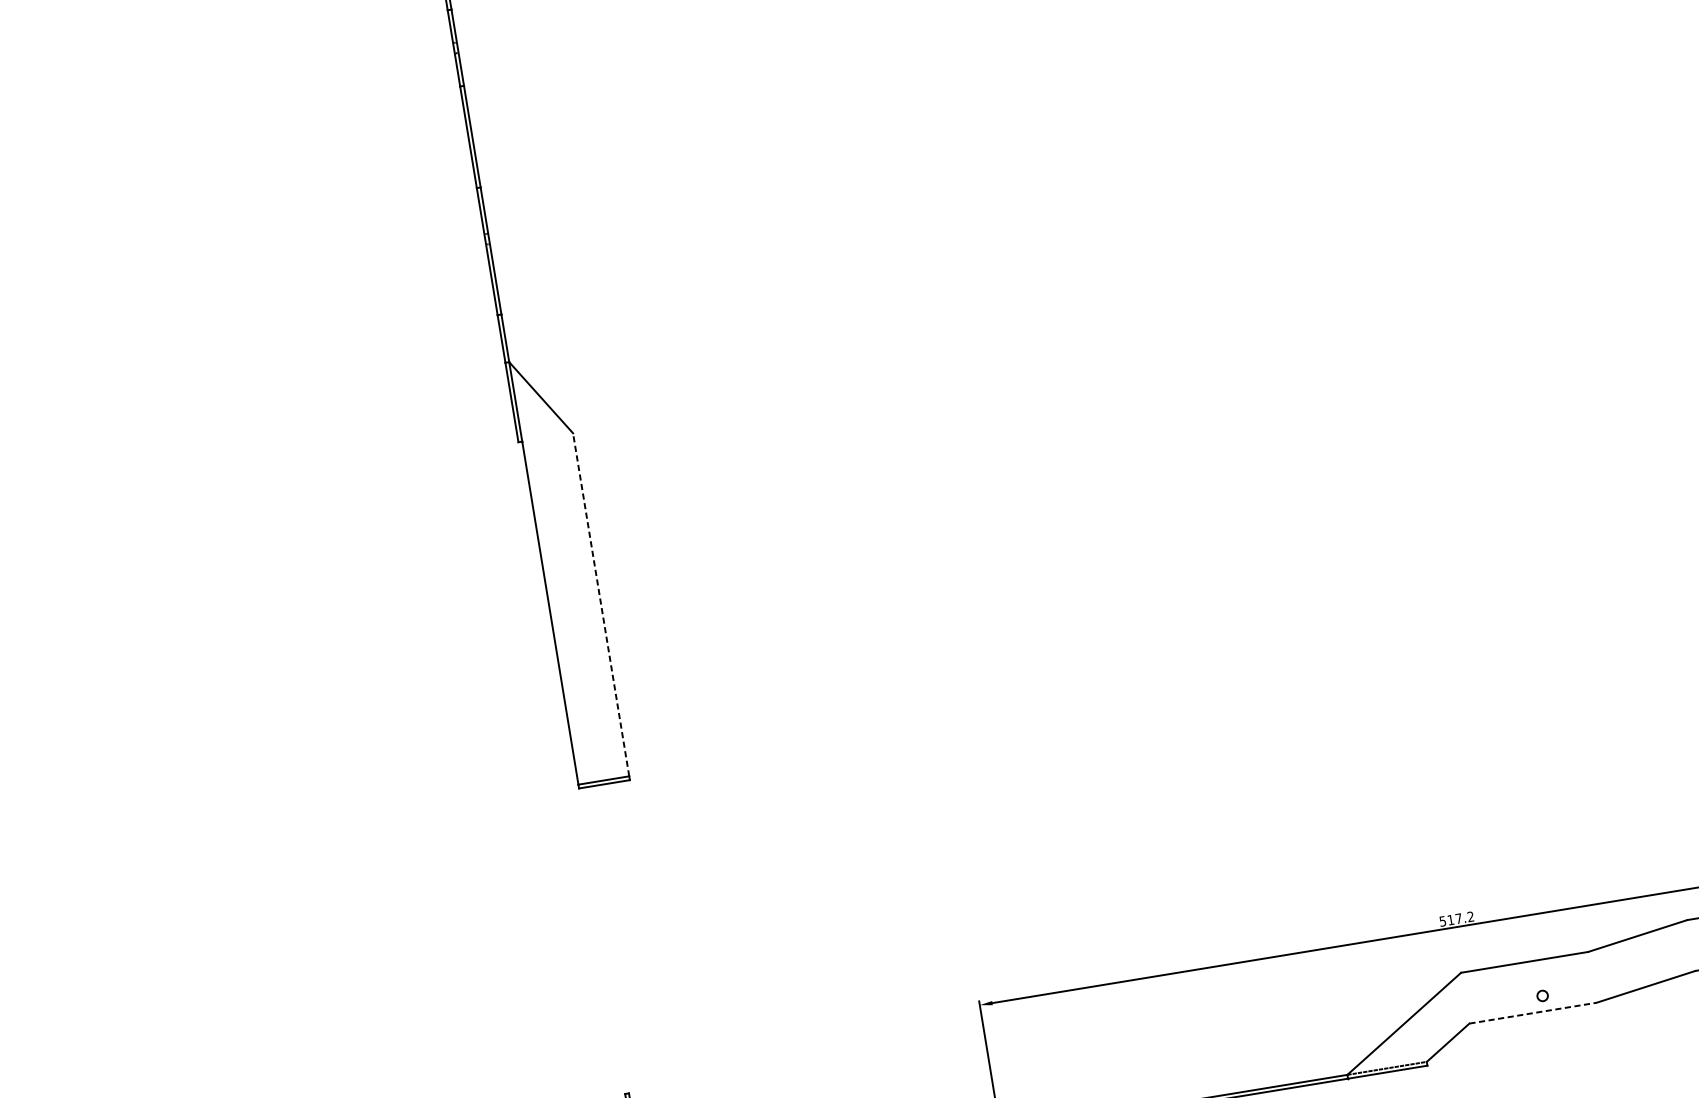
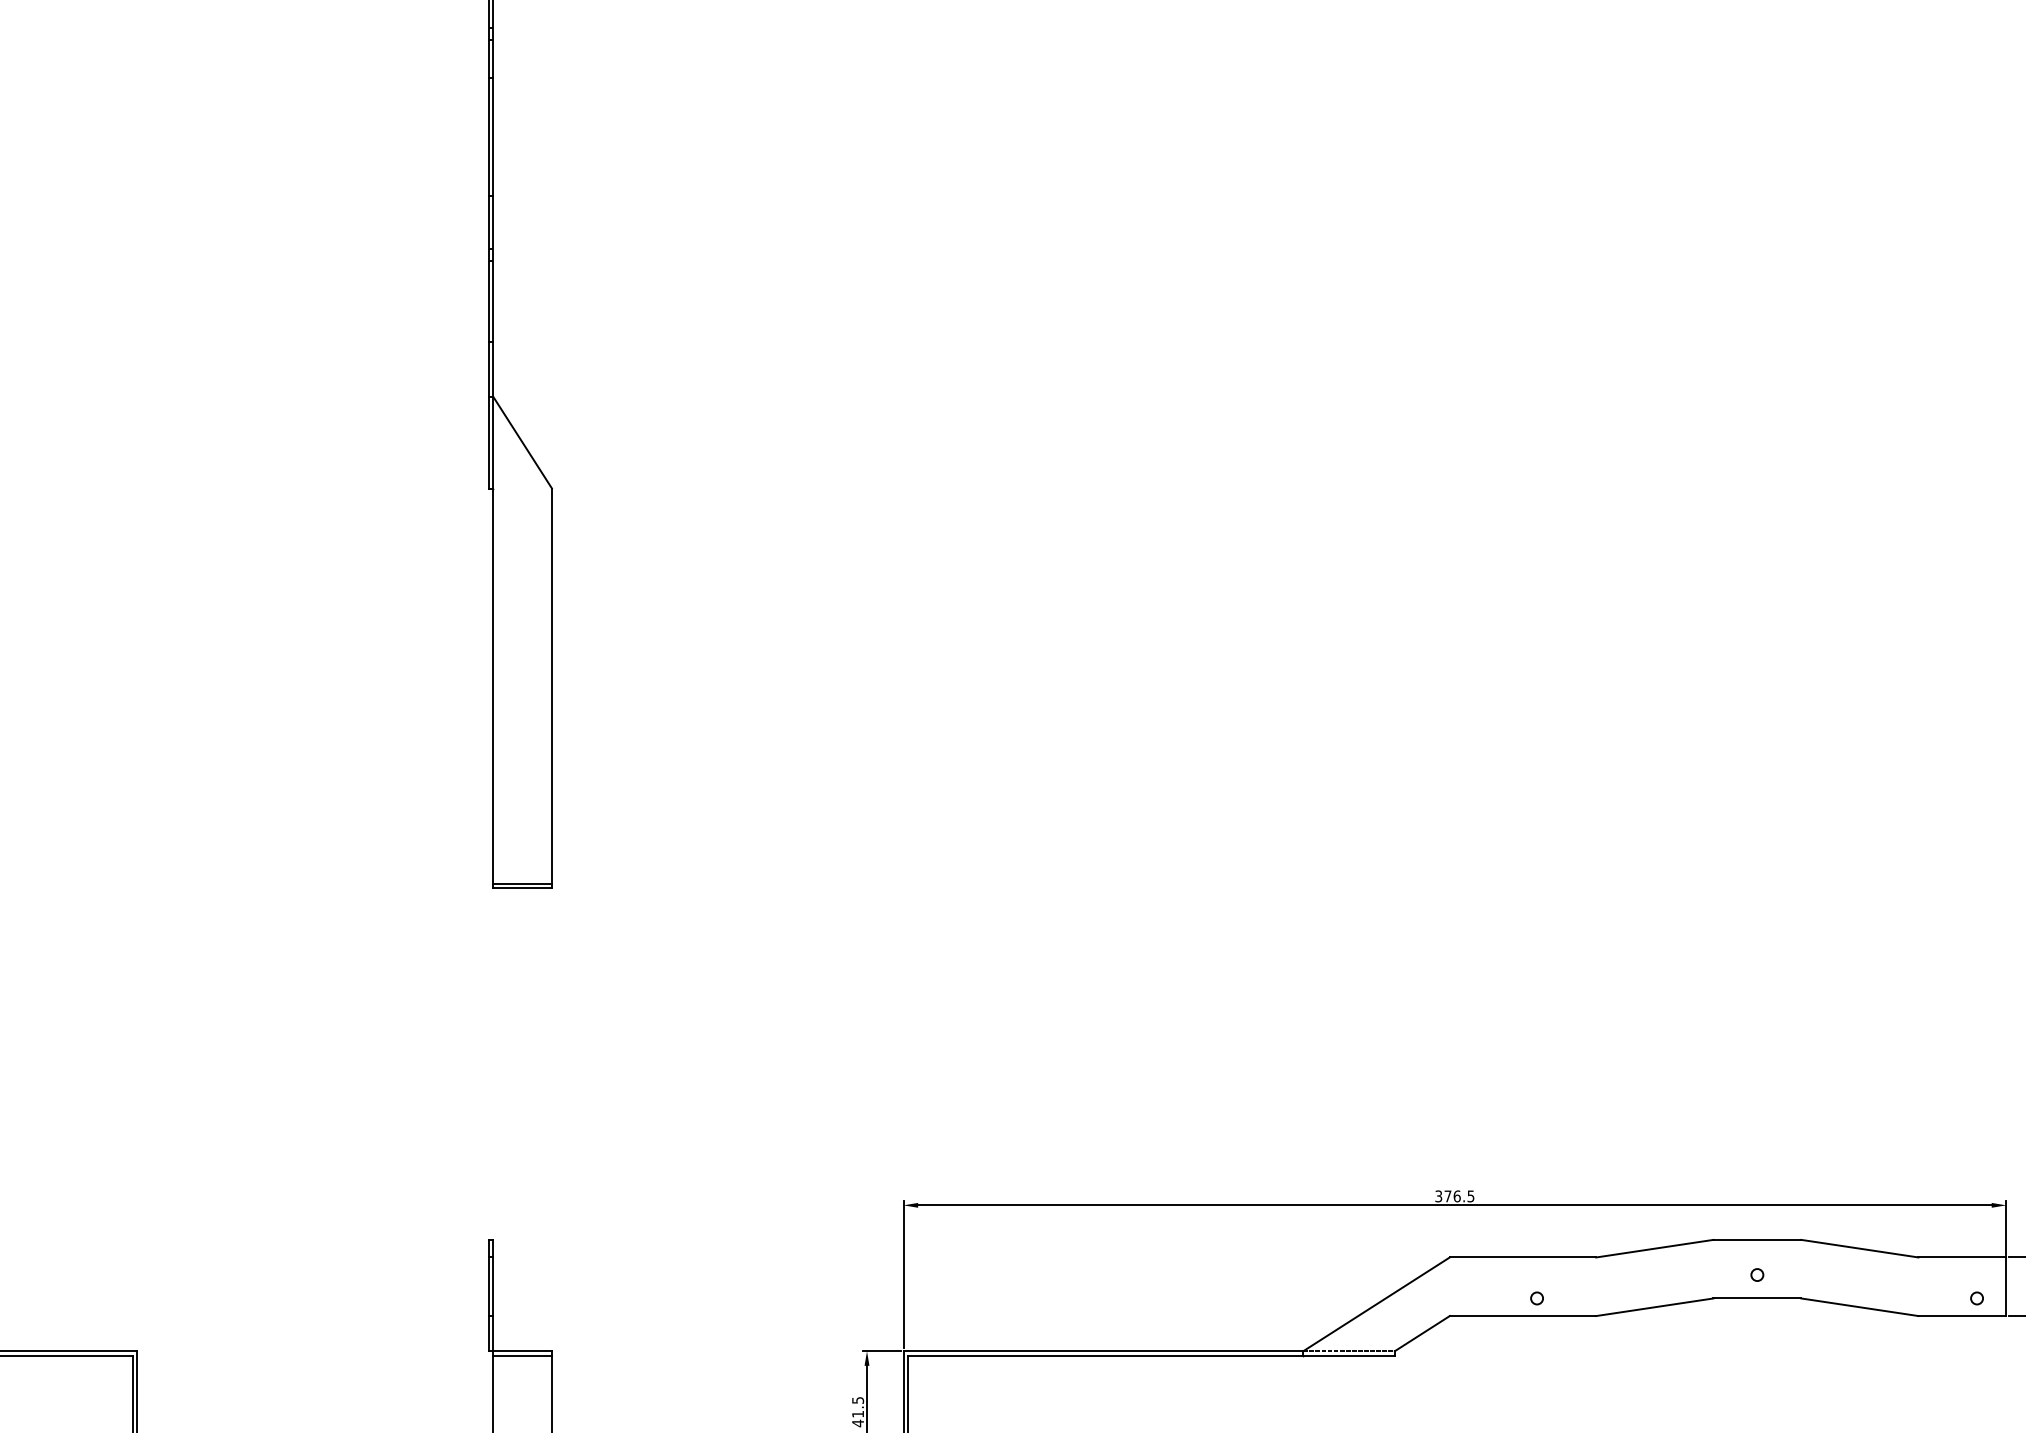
line: (600, 605) -> (551, 686), dashed -> solid
text: (1456, 919) -> (1454, 1196), 517.2 -> 376.5
line: (1533, 1013) -> (1523, 1316), dashed -> solid

